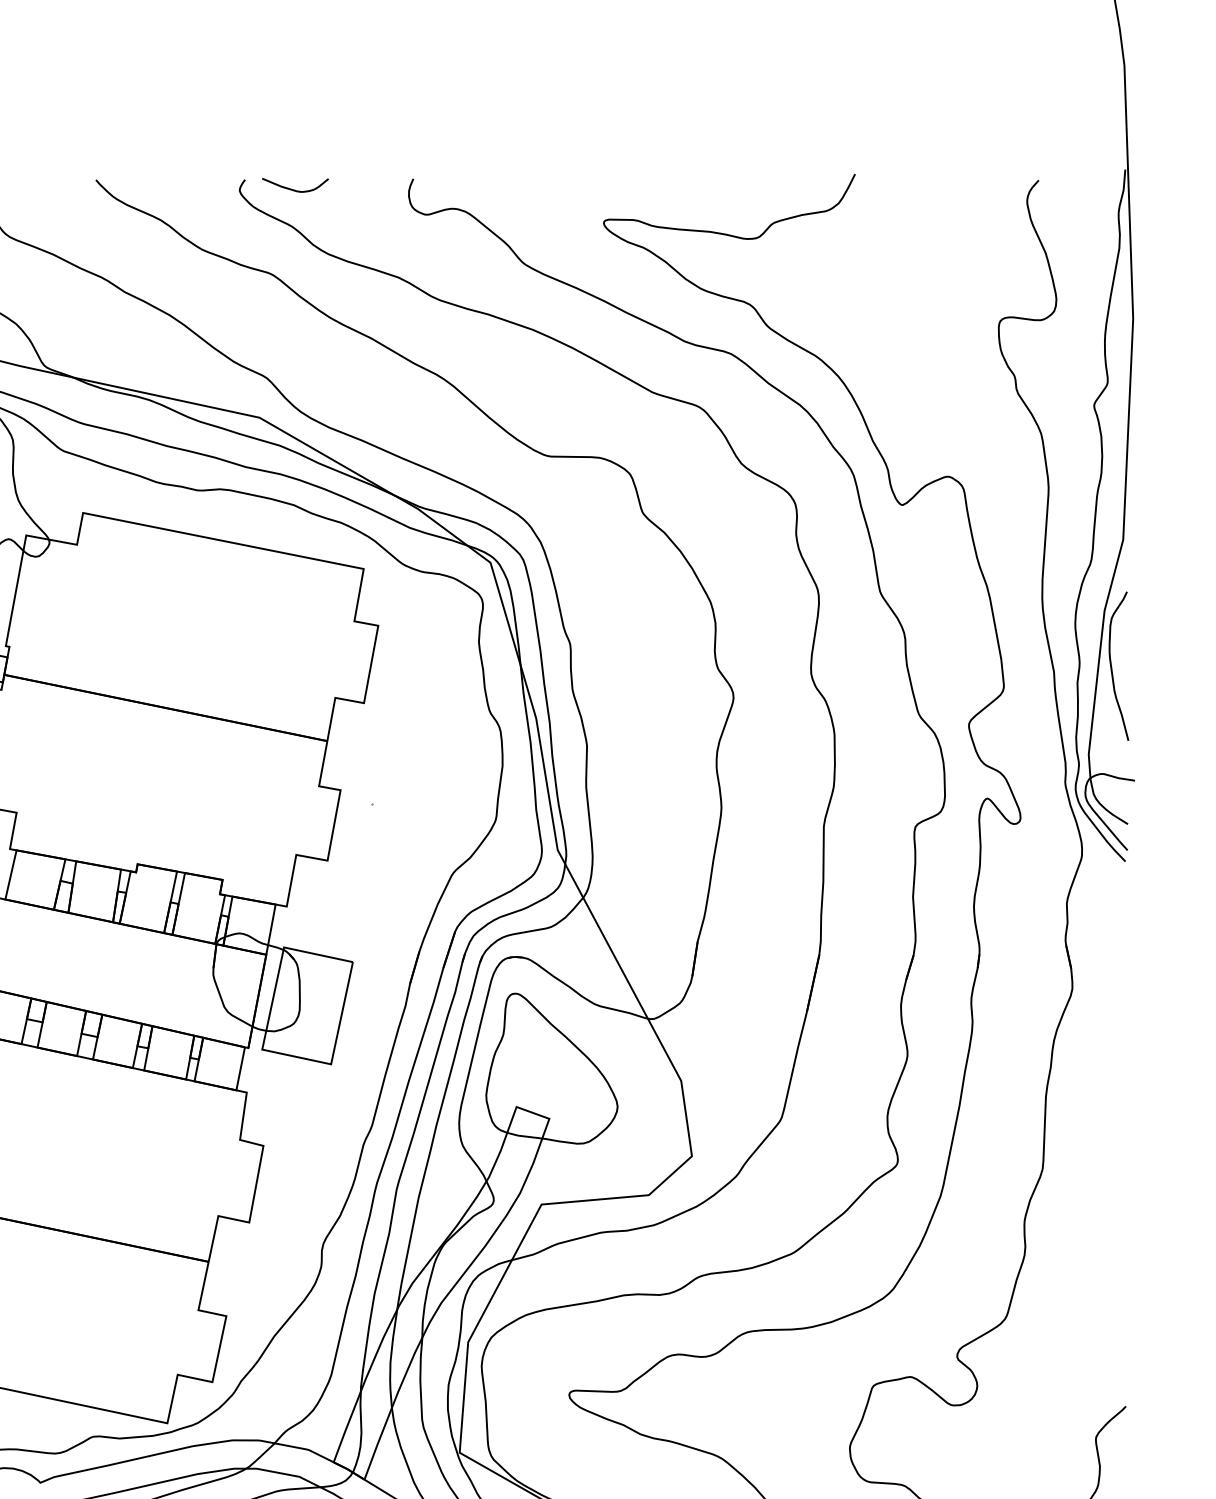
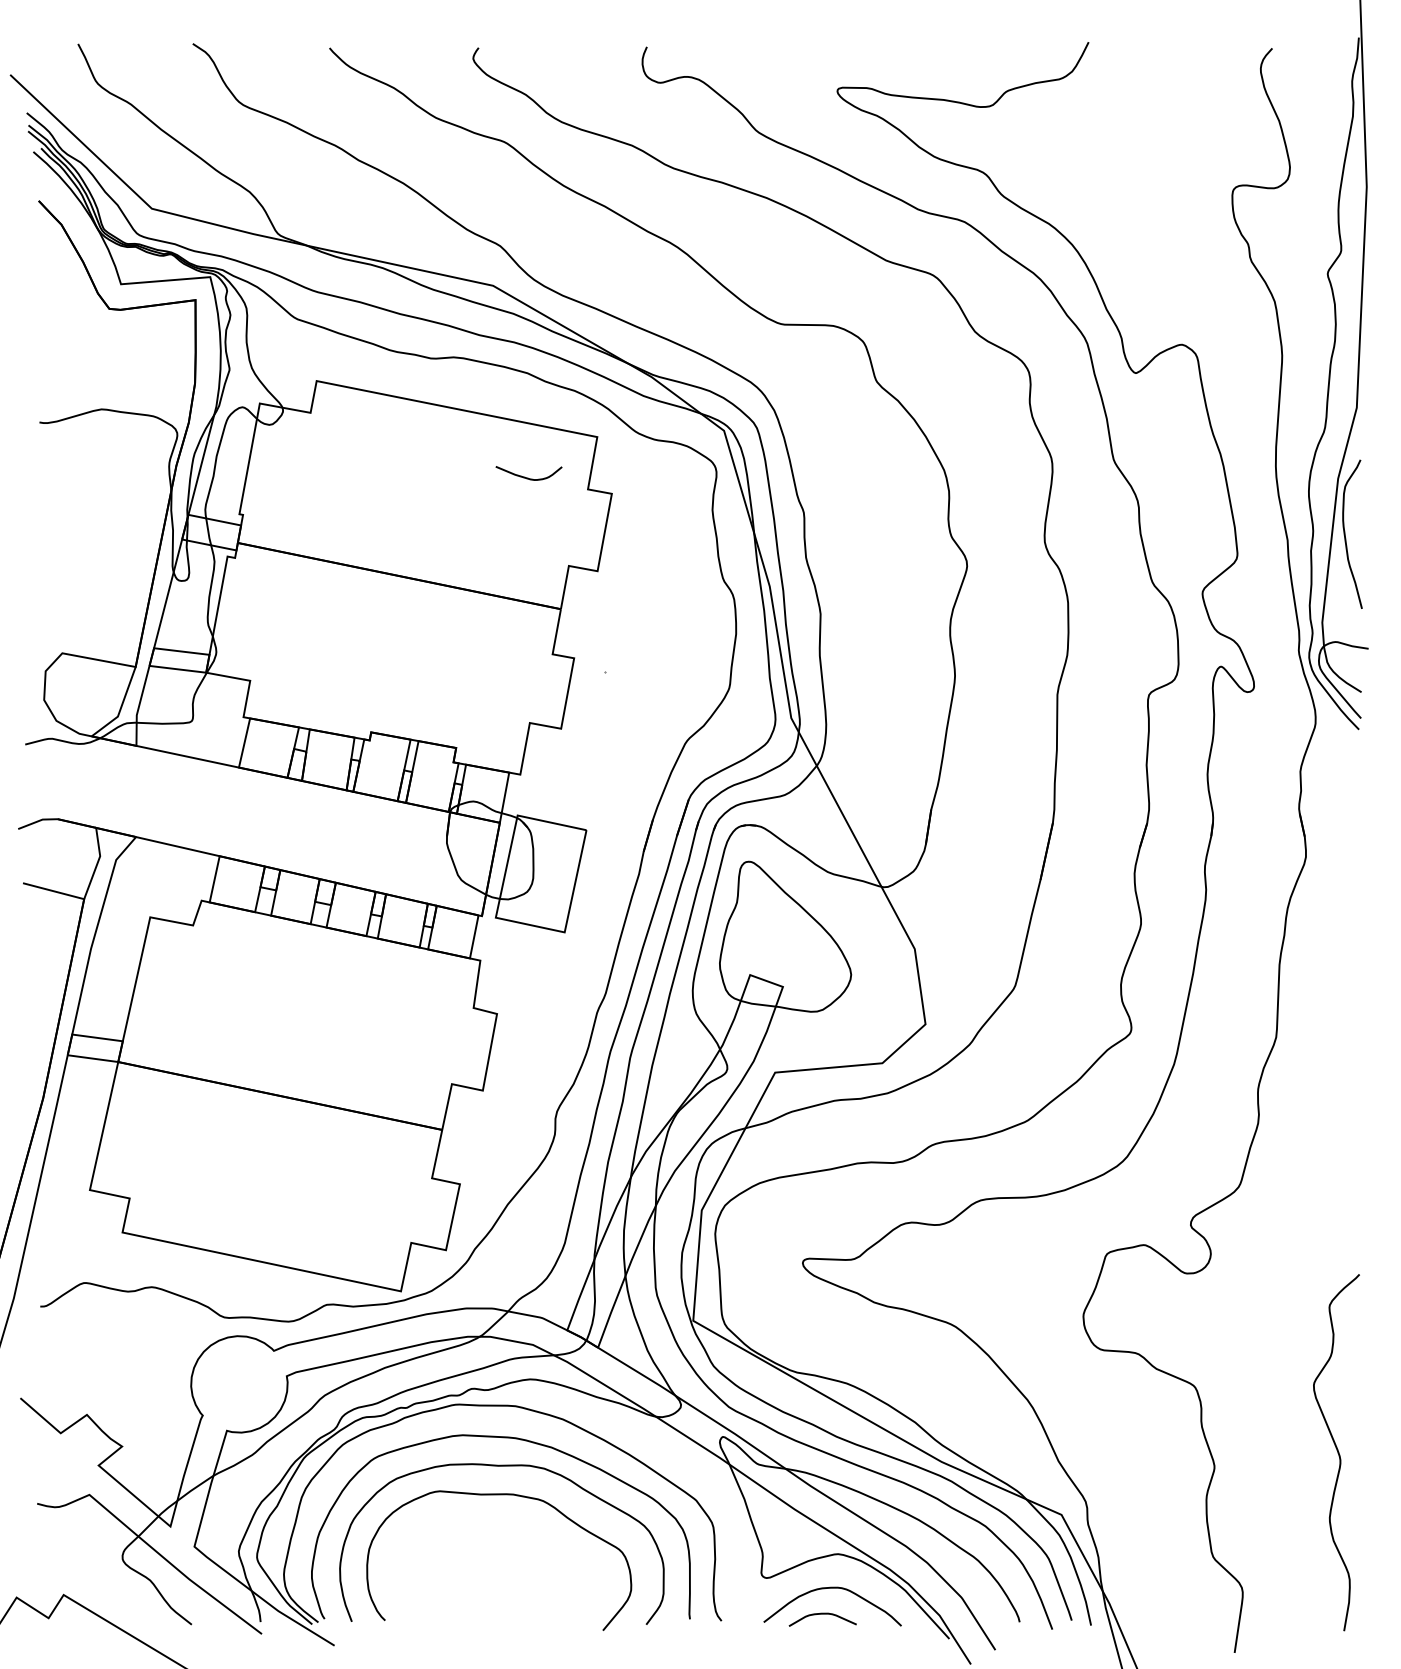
curve: (294, 189) -> (528, 477), moved

